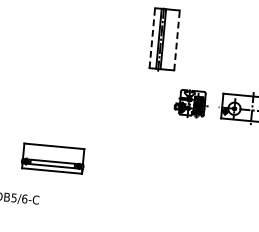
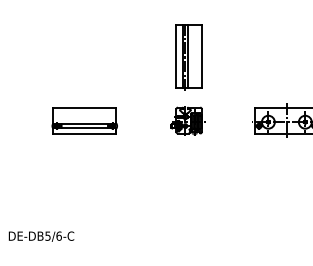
line: (152, 37) -> (176, 56), dashed -> solid
line: (177, 40) -> (202, 56), dashed -> solid
part: (190, 103) -> (187, 120), moved
part: (52, 158) -> (84, 120), moved

